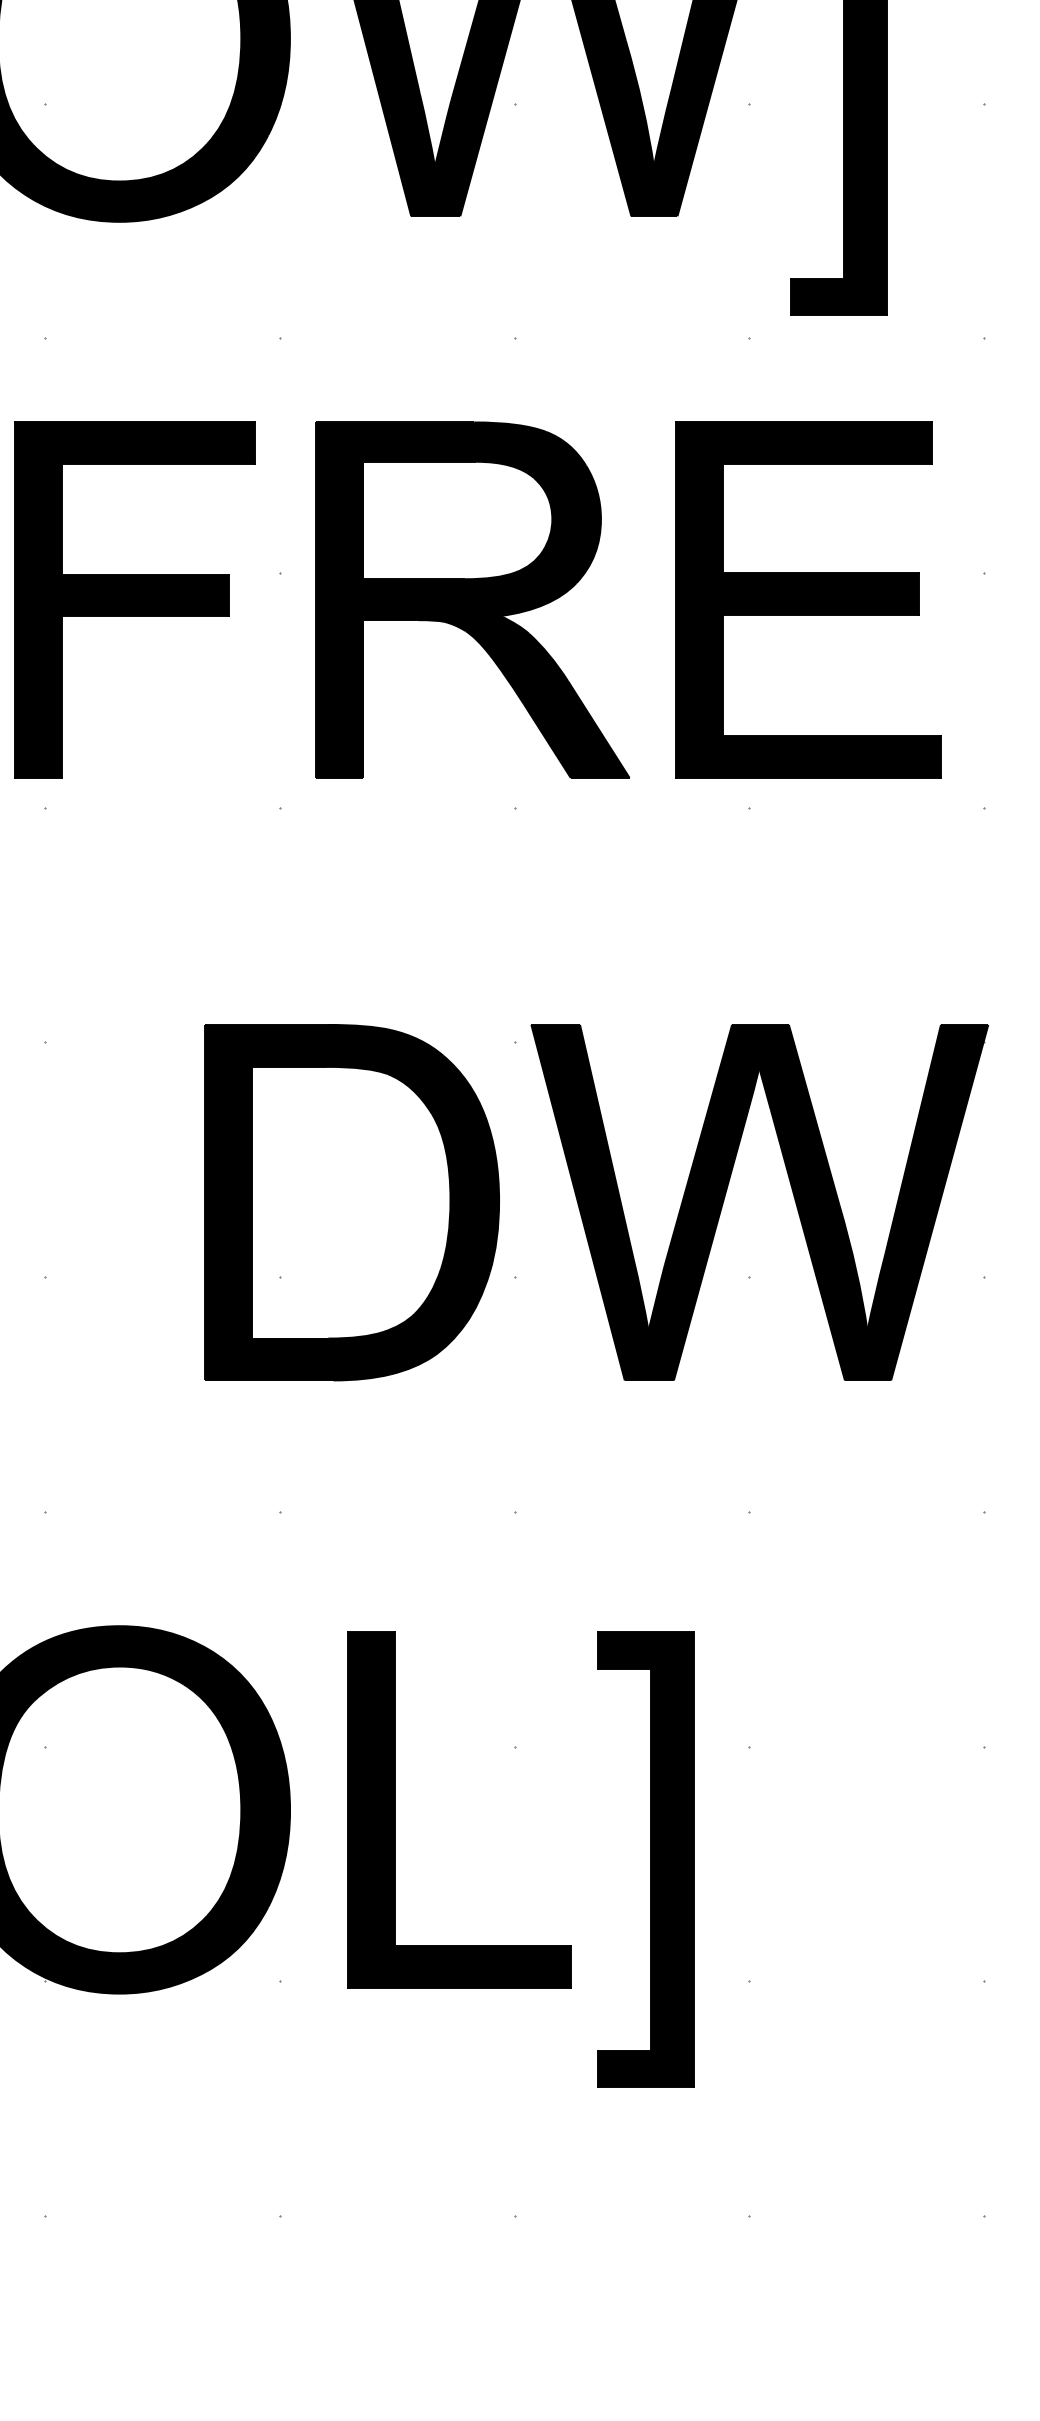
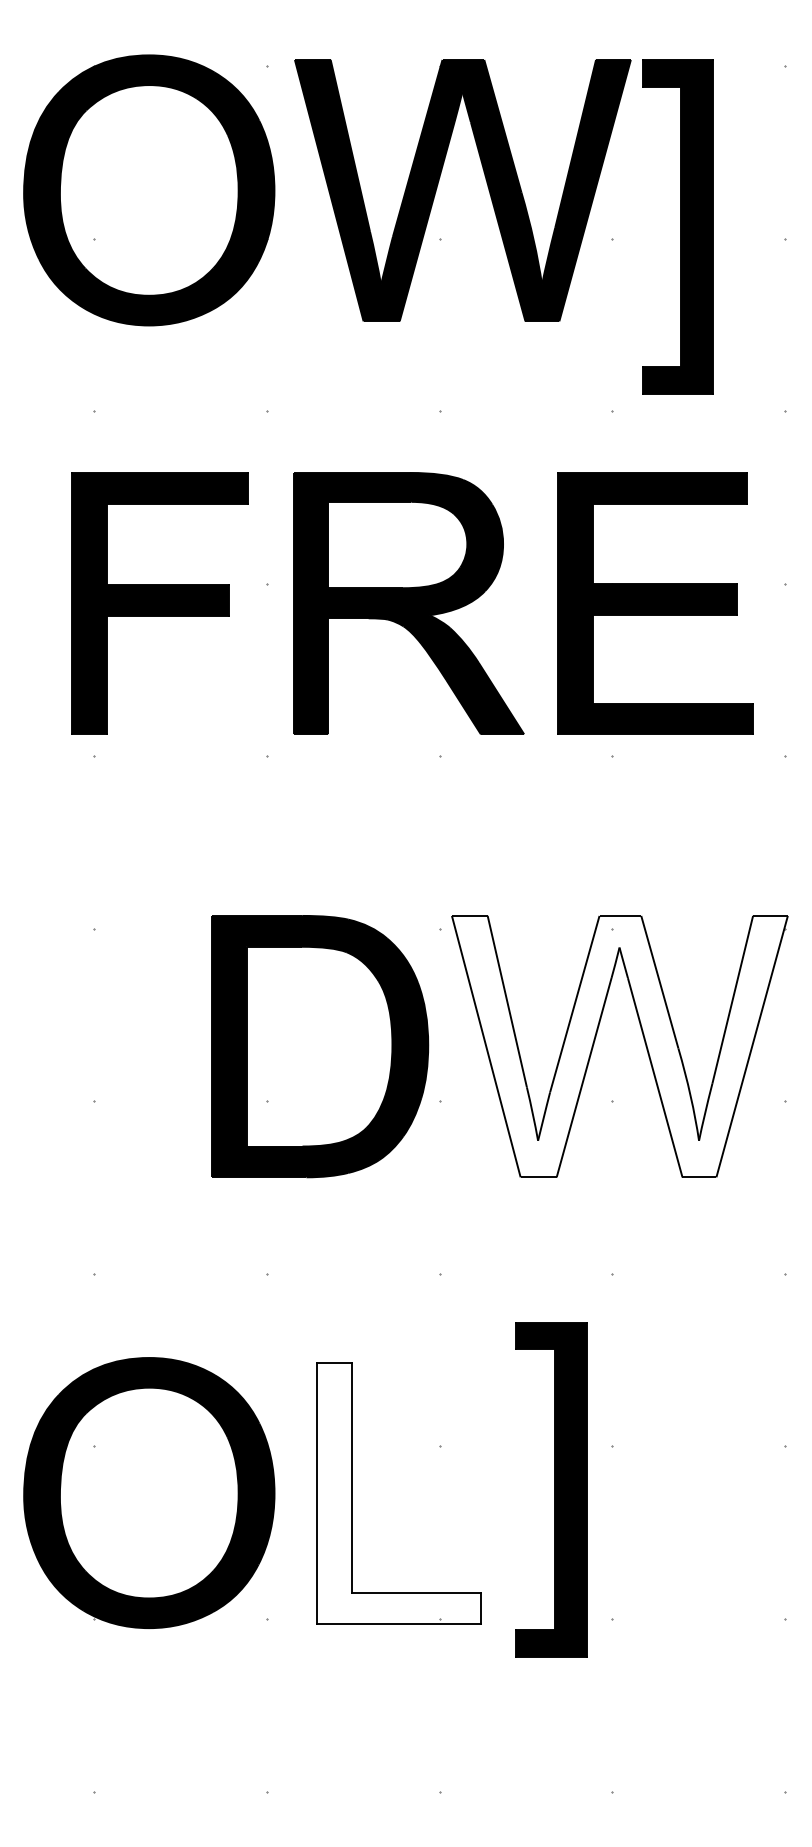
fill: (759, 1202) -> (619, 1046), removed
fill: (458, 1809) -> (398, 1492), removed
part: (646, 1859) -> (551, 1489), moved

